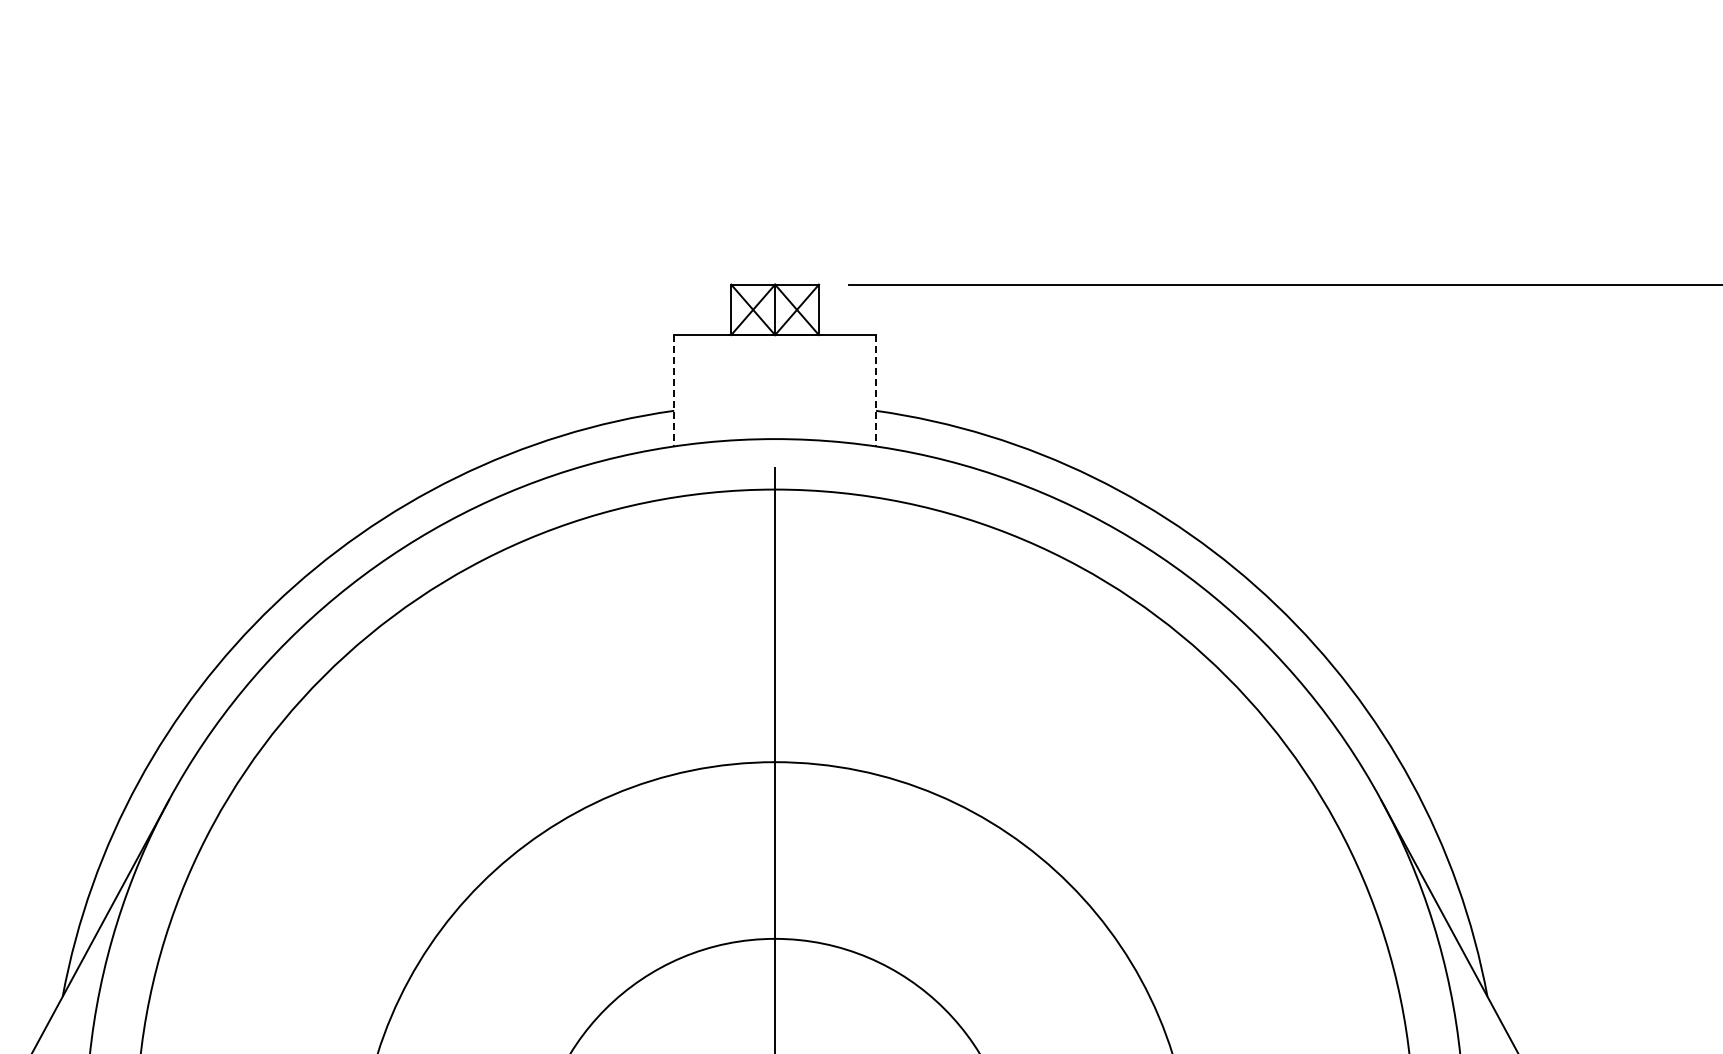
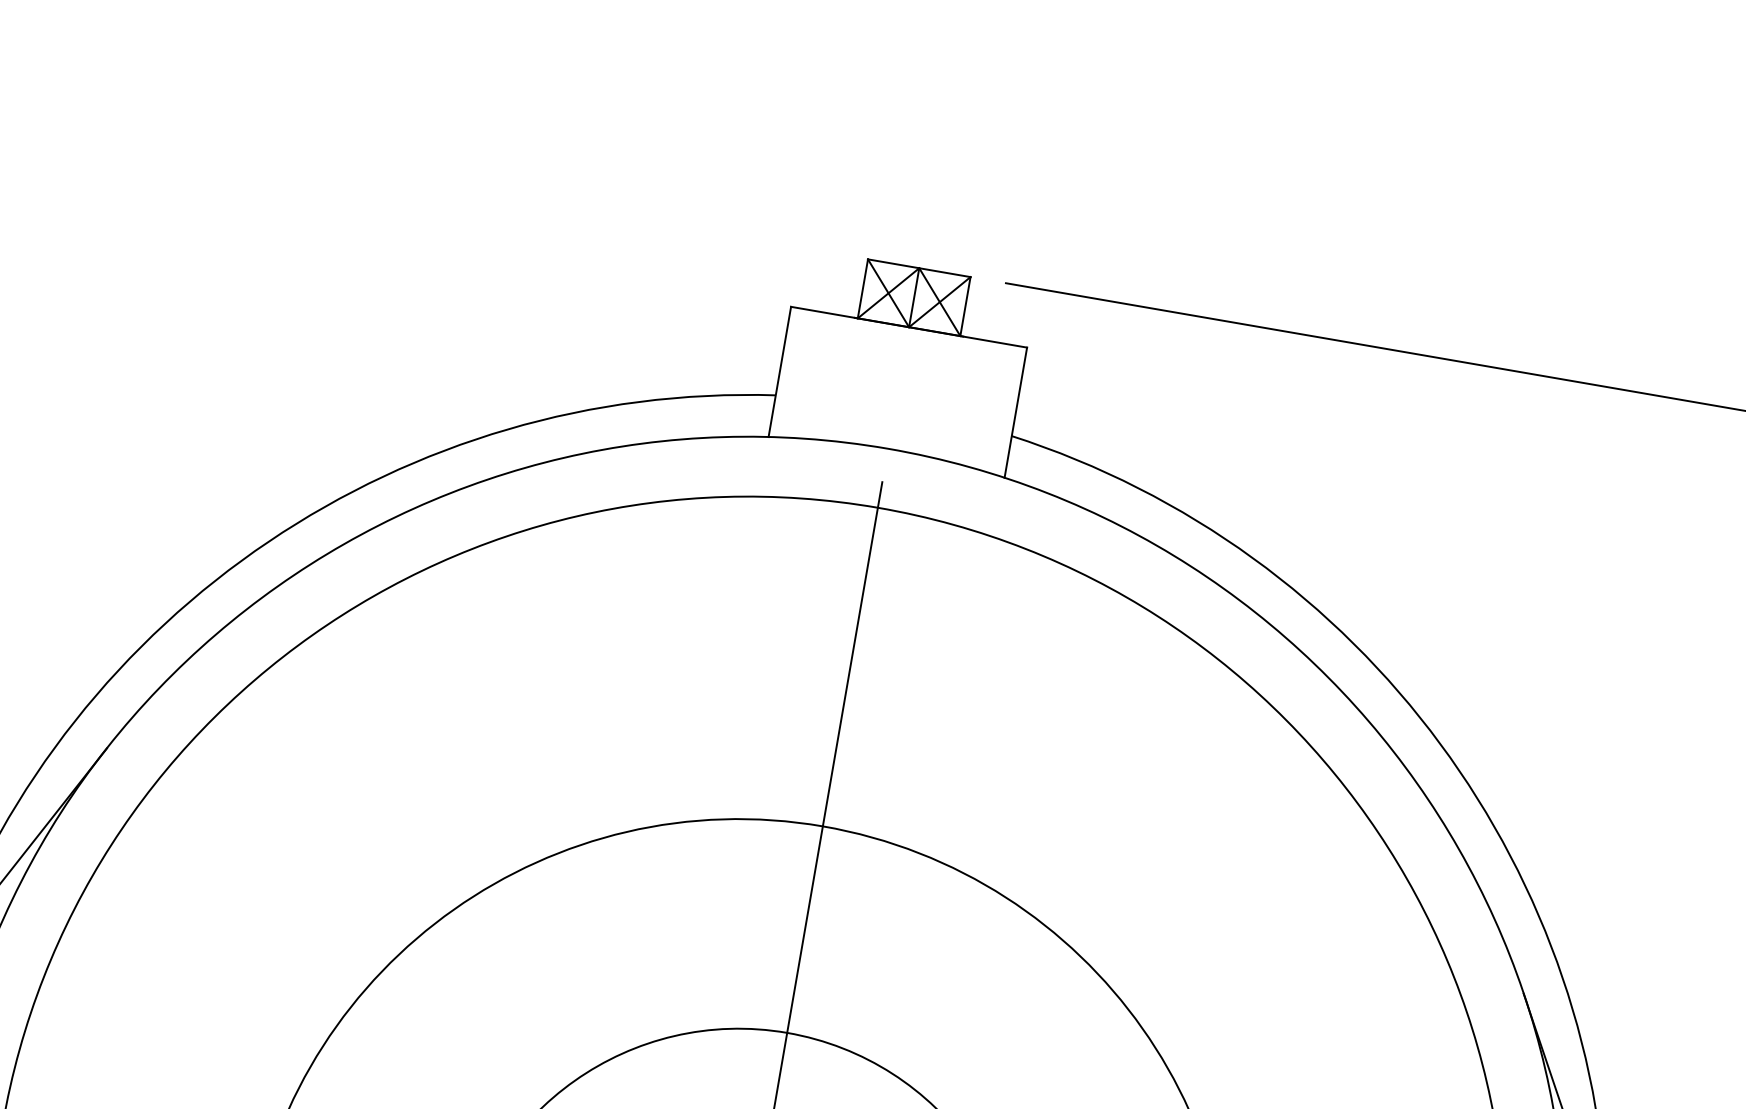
line: (674, 390) -> (780, 371), dashed -> solid
line: (876, 390) -> (1016, 412), dashed -> solid

